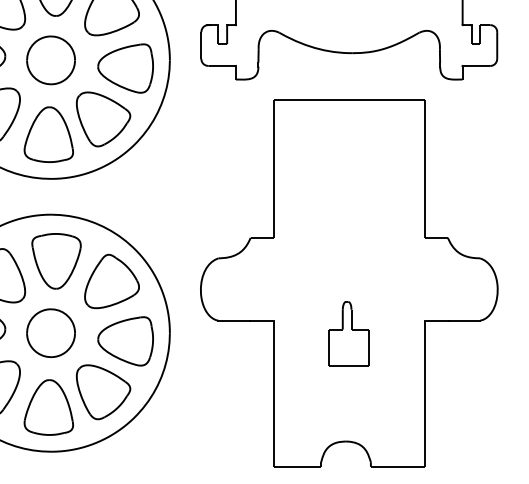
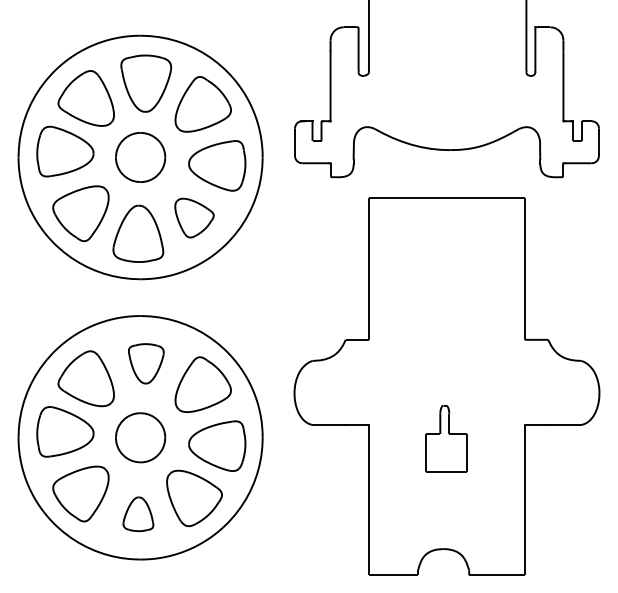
part: (103, 118) -> (194, 217), size x0.7
part: (56, 260) -> (146, 363), size x0.7
part: (49, 407) -> (138, 514), size x0.6

